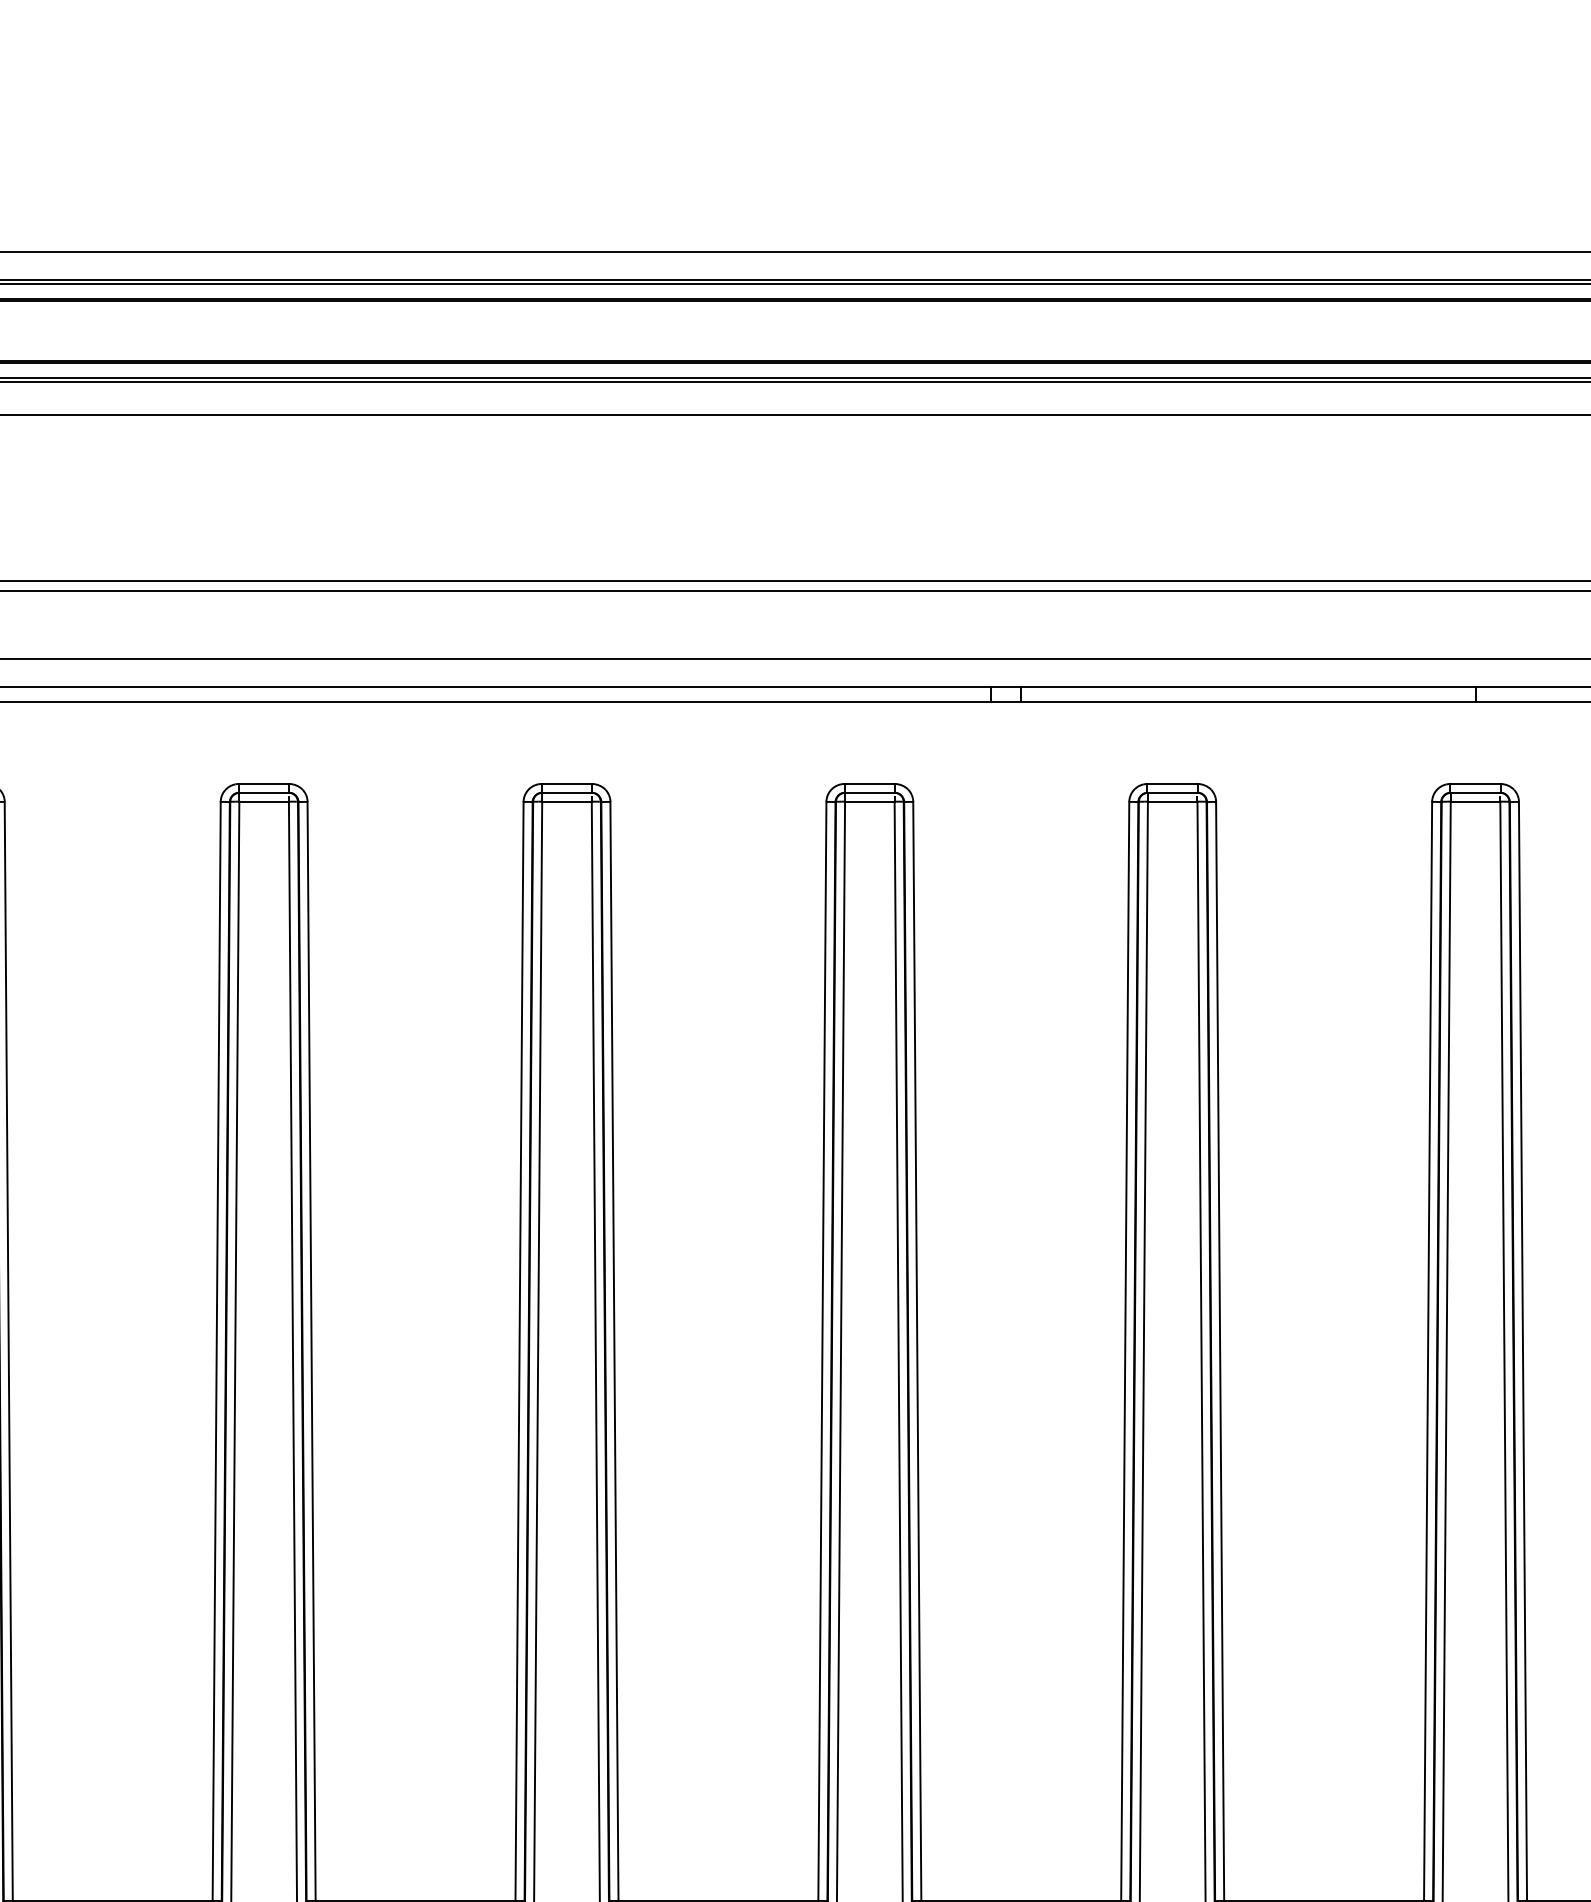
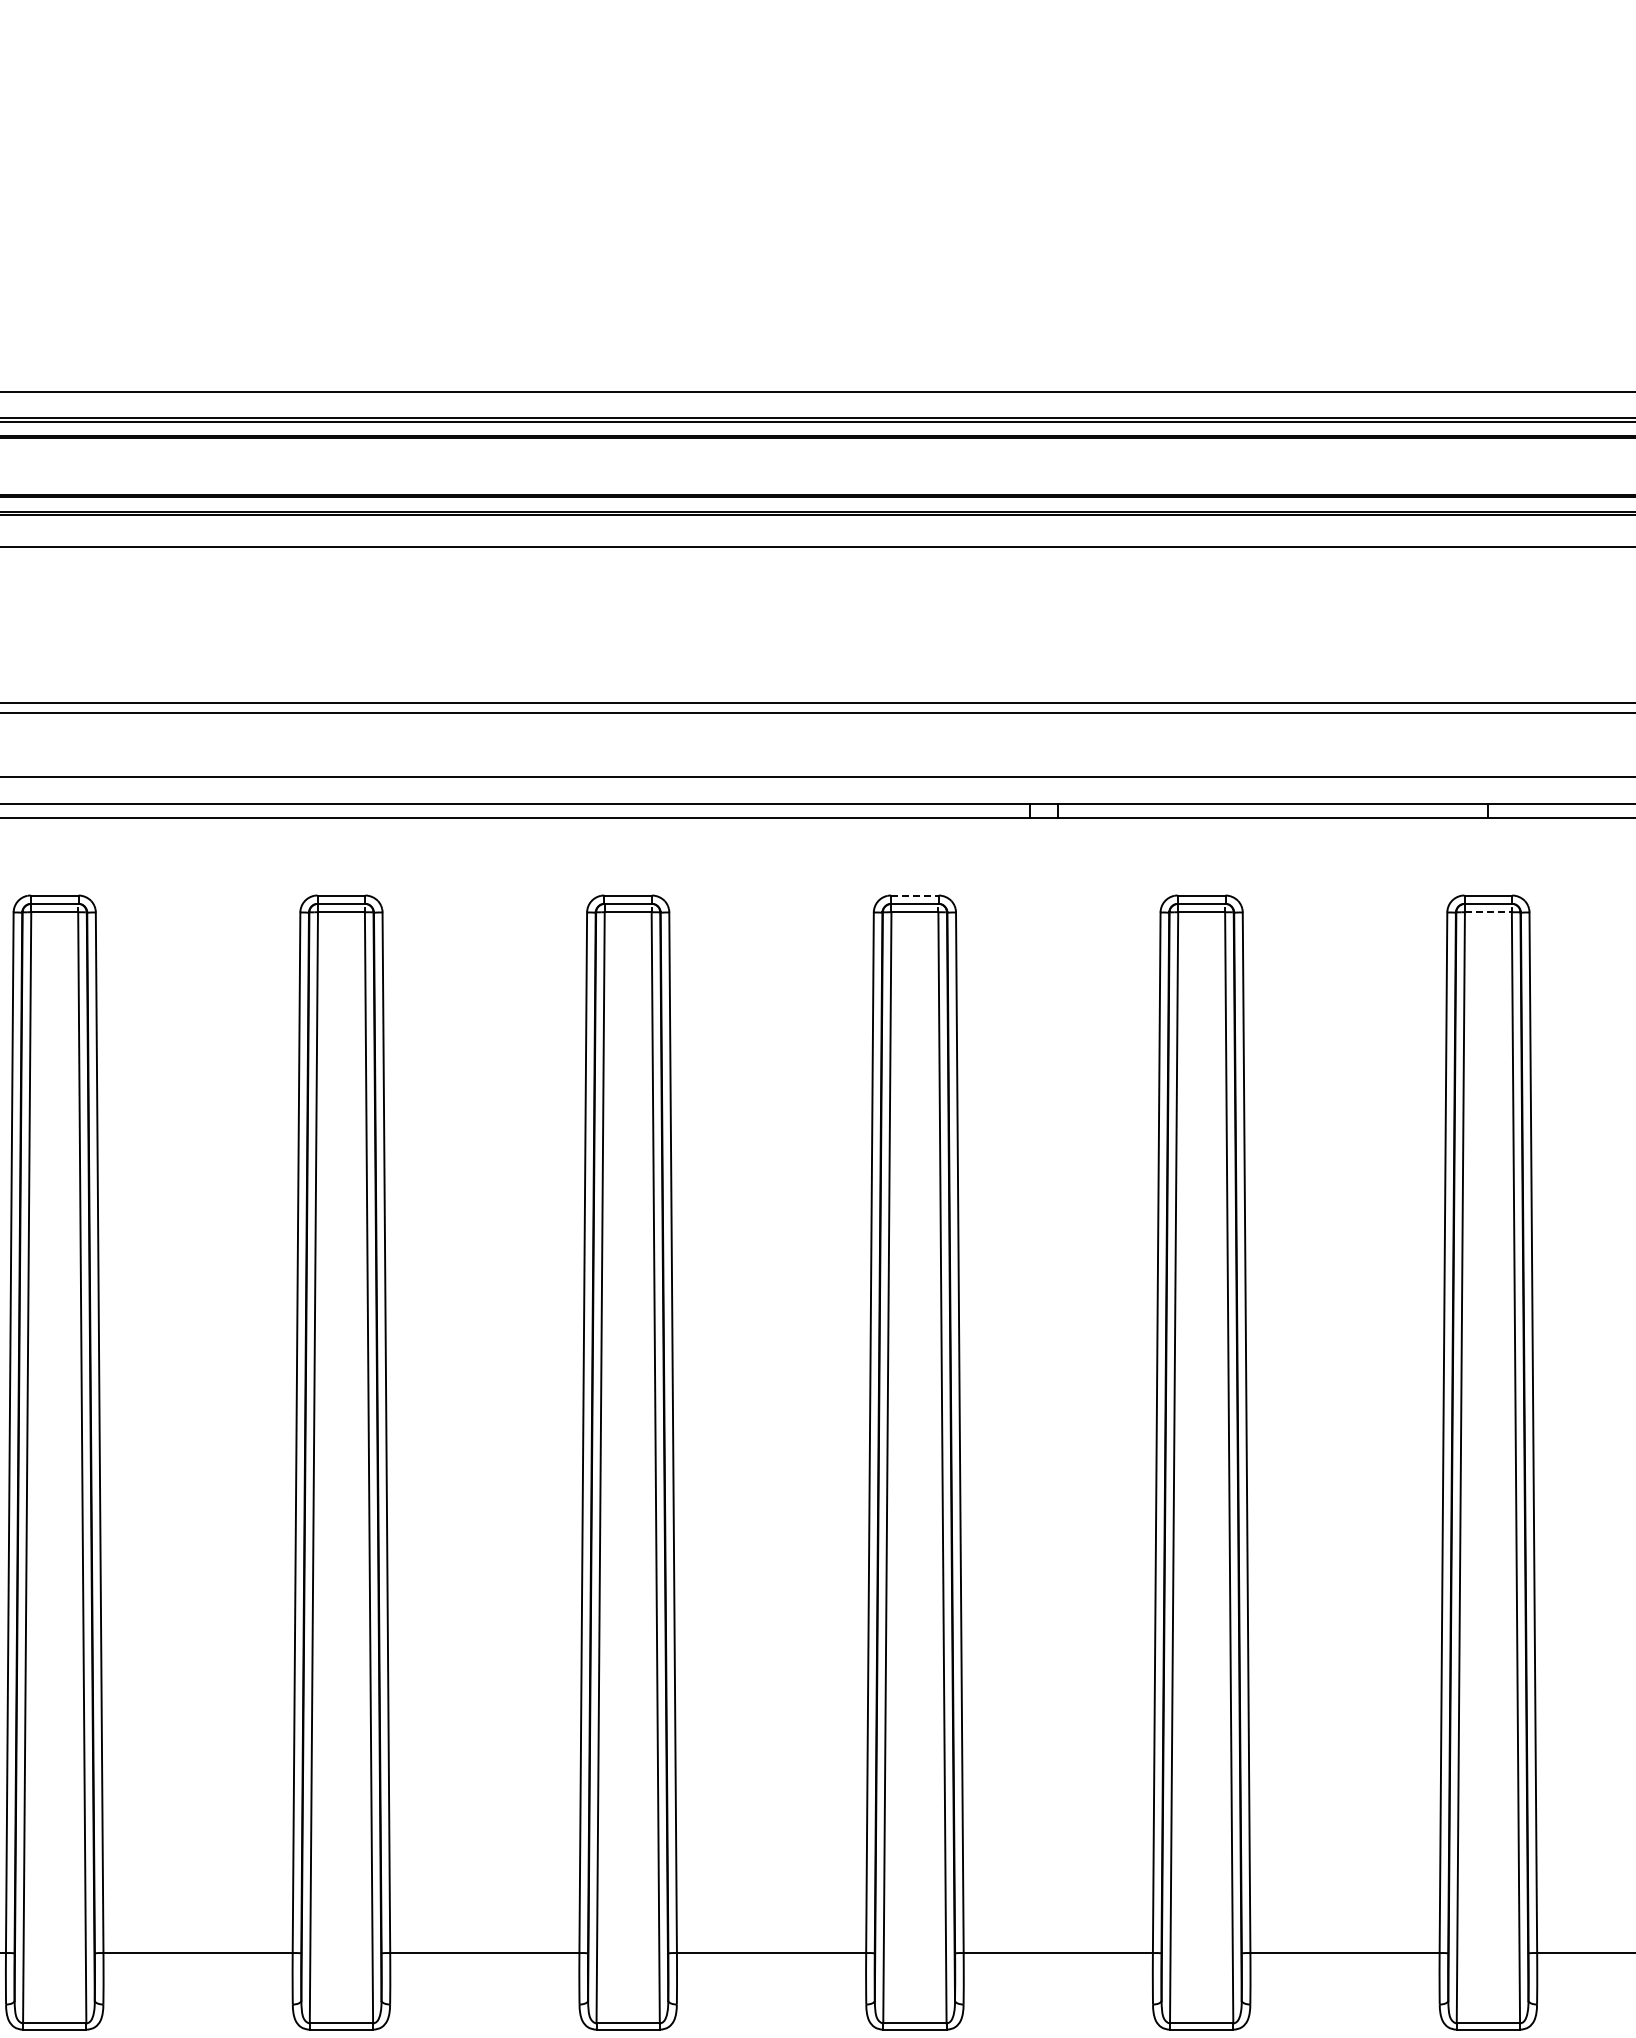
line: (869, 783) -> (914, 895), solid -> dashed
line: (1475, 801) -> (1488, 912), solid -> dashed

